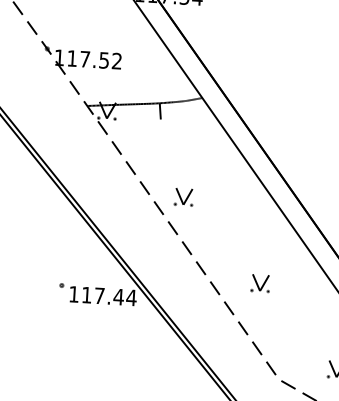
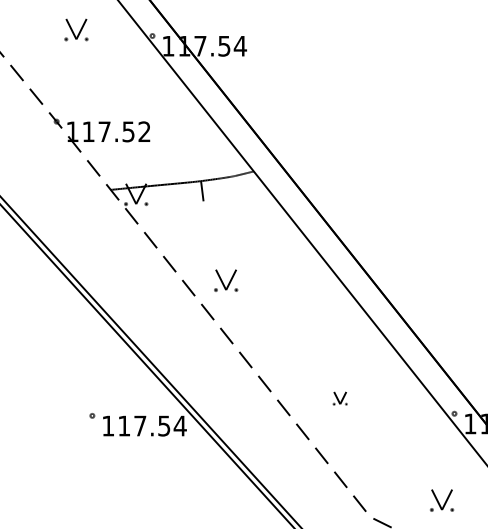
part: (184, 197) -> (226, 280), moved
part: (260, 283) -> (340, 398), size x0.6
text: (118, 296) -> (163, 425), 117.44 -> 117.54

